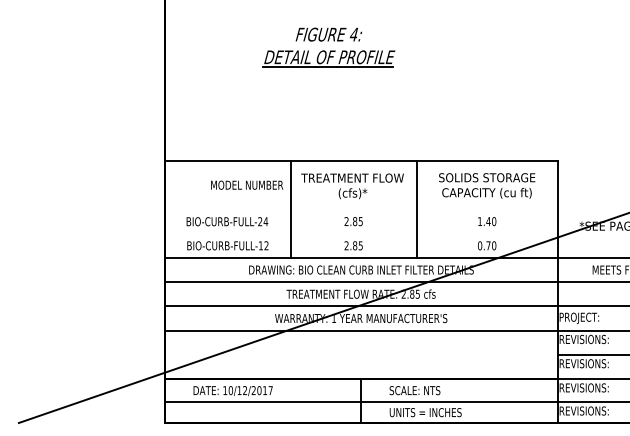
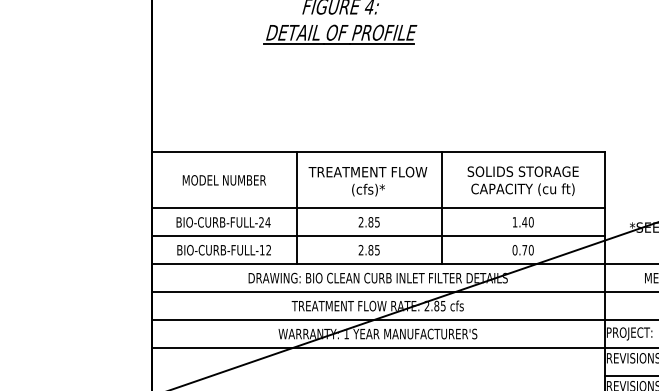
text: (247, 184) -> (224, 179), moved
line: (361, 209) -> (378, 208), added
line: (361, 233) -> (378, 236), added

